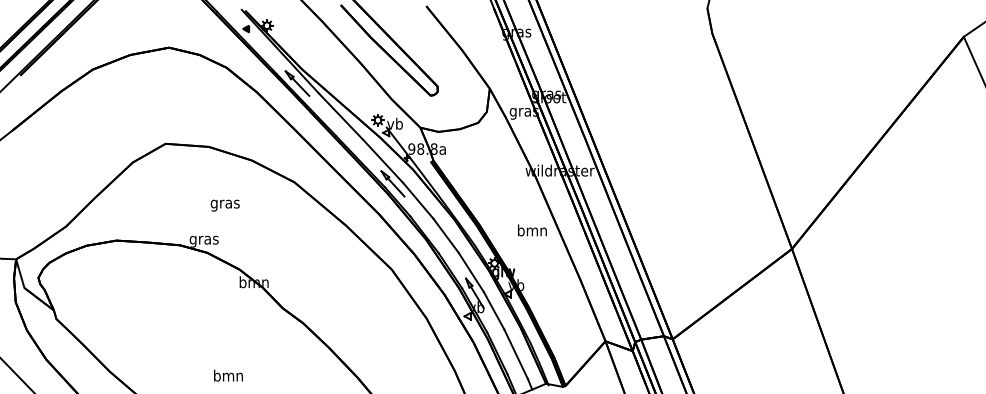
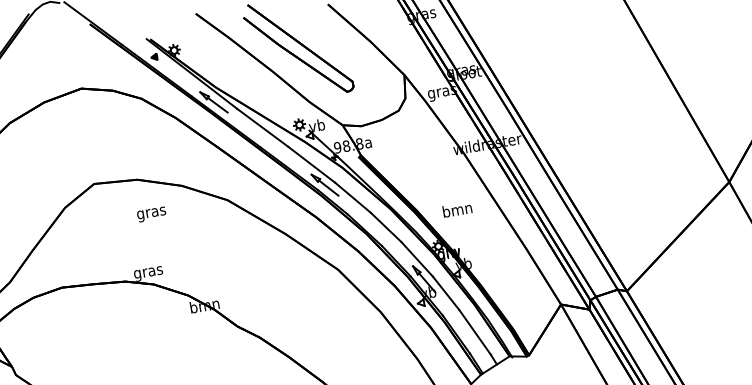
text: (224, 205) -> (150, 214), moved
text: (532, 230) -> (457, 209), moved

